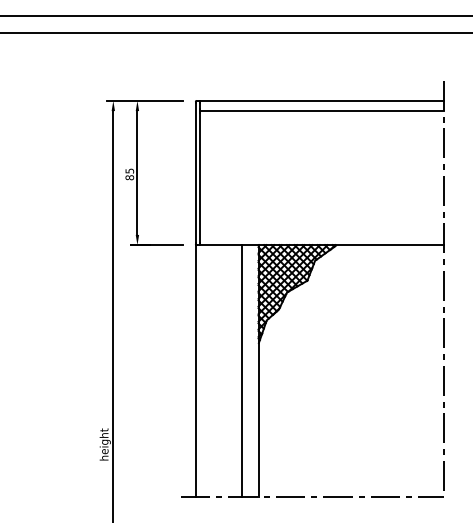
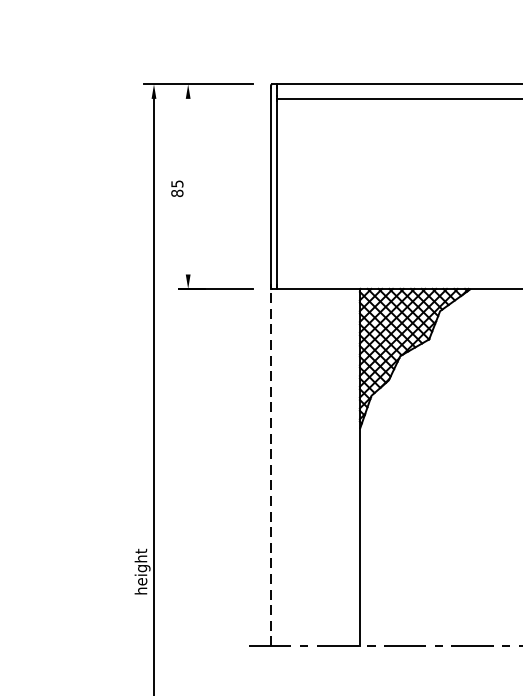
line: (137, 172) -> (188, 185), removed
line: (195, 370) -> (270, 466), solid -> dashed
line: (241, 371) -> (335, 468), removed

